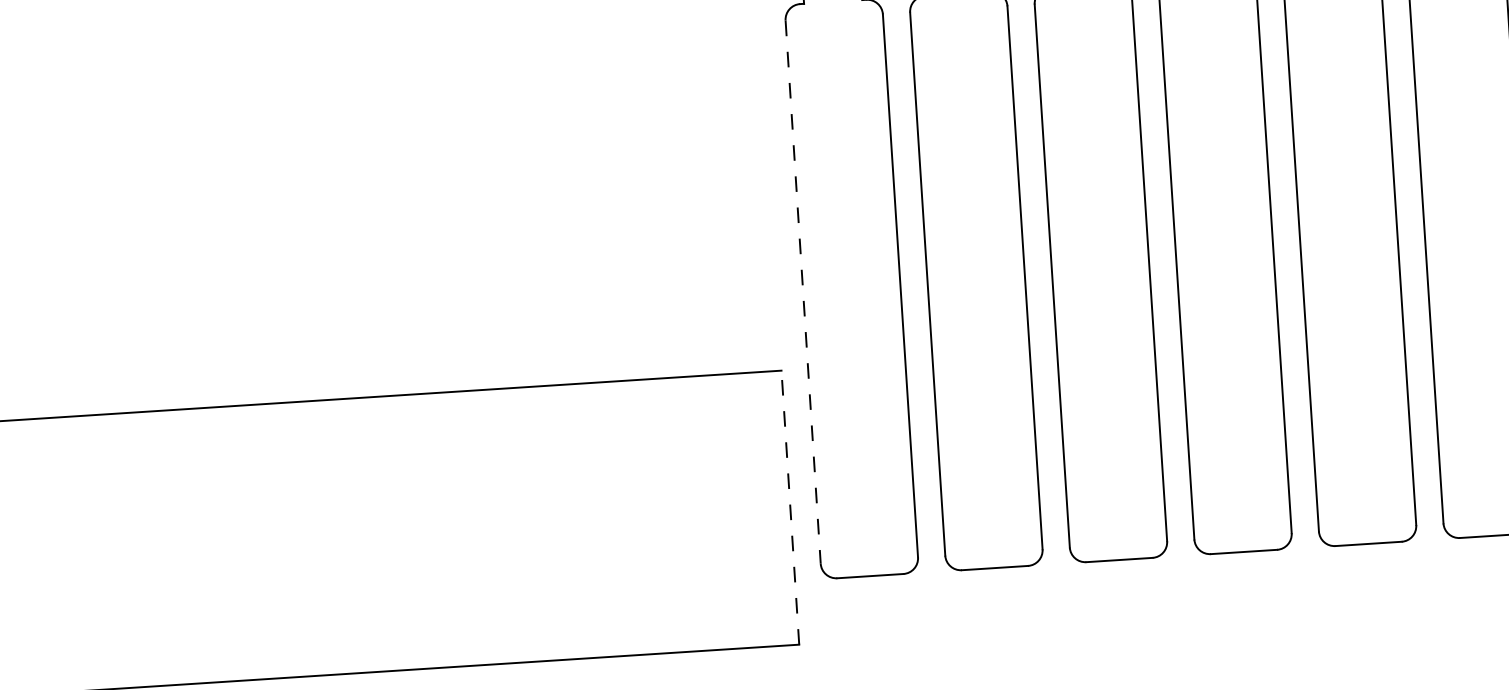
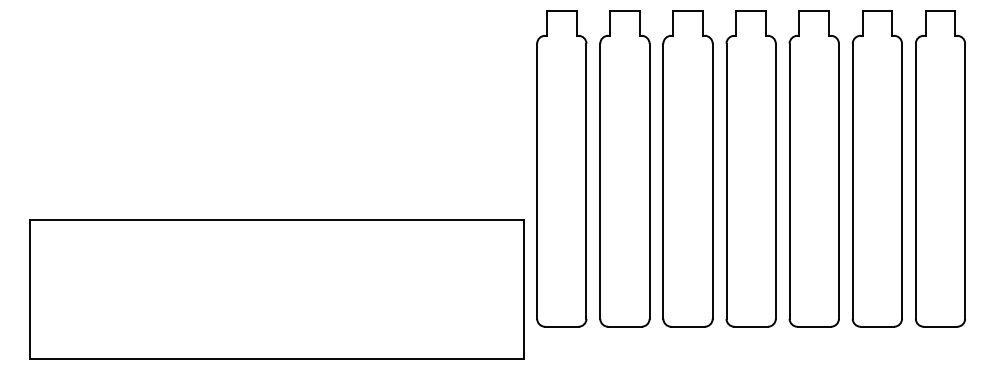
line: (803, 292) -> (537, 181), dashed -> solid
line: (789, 507) -> (523, 289), dashed -> solid

